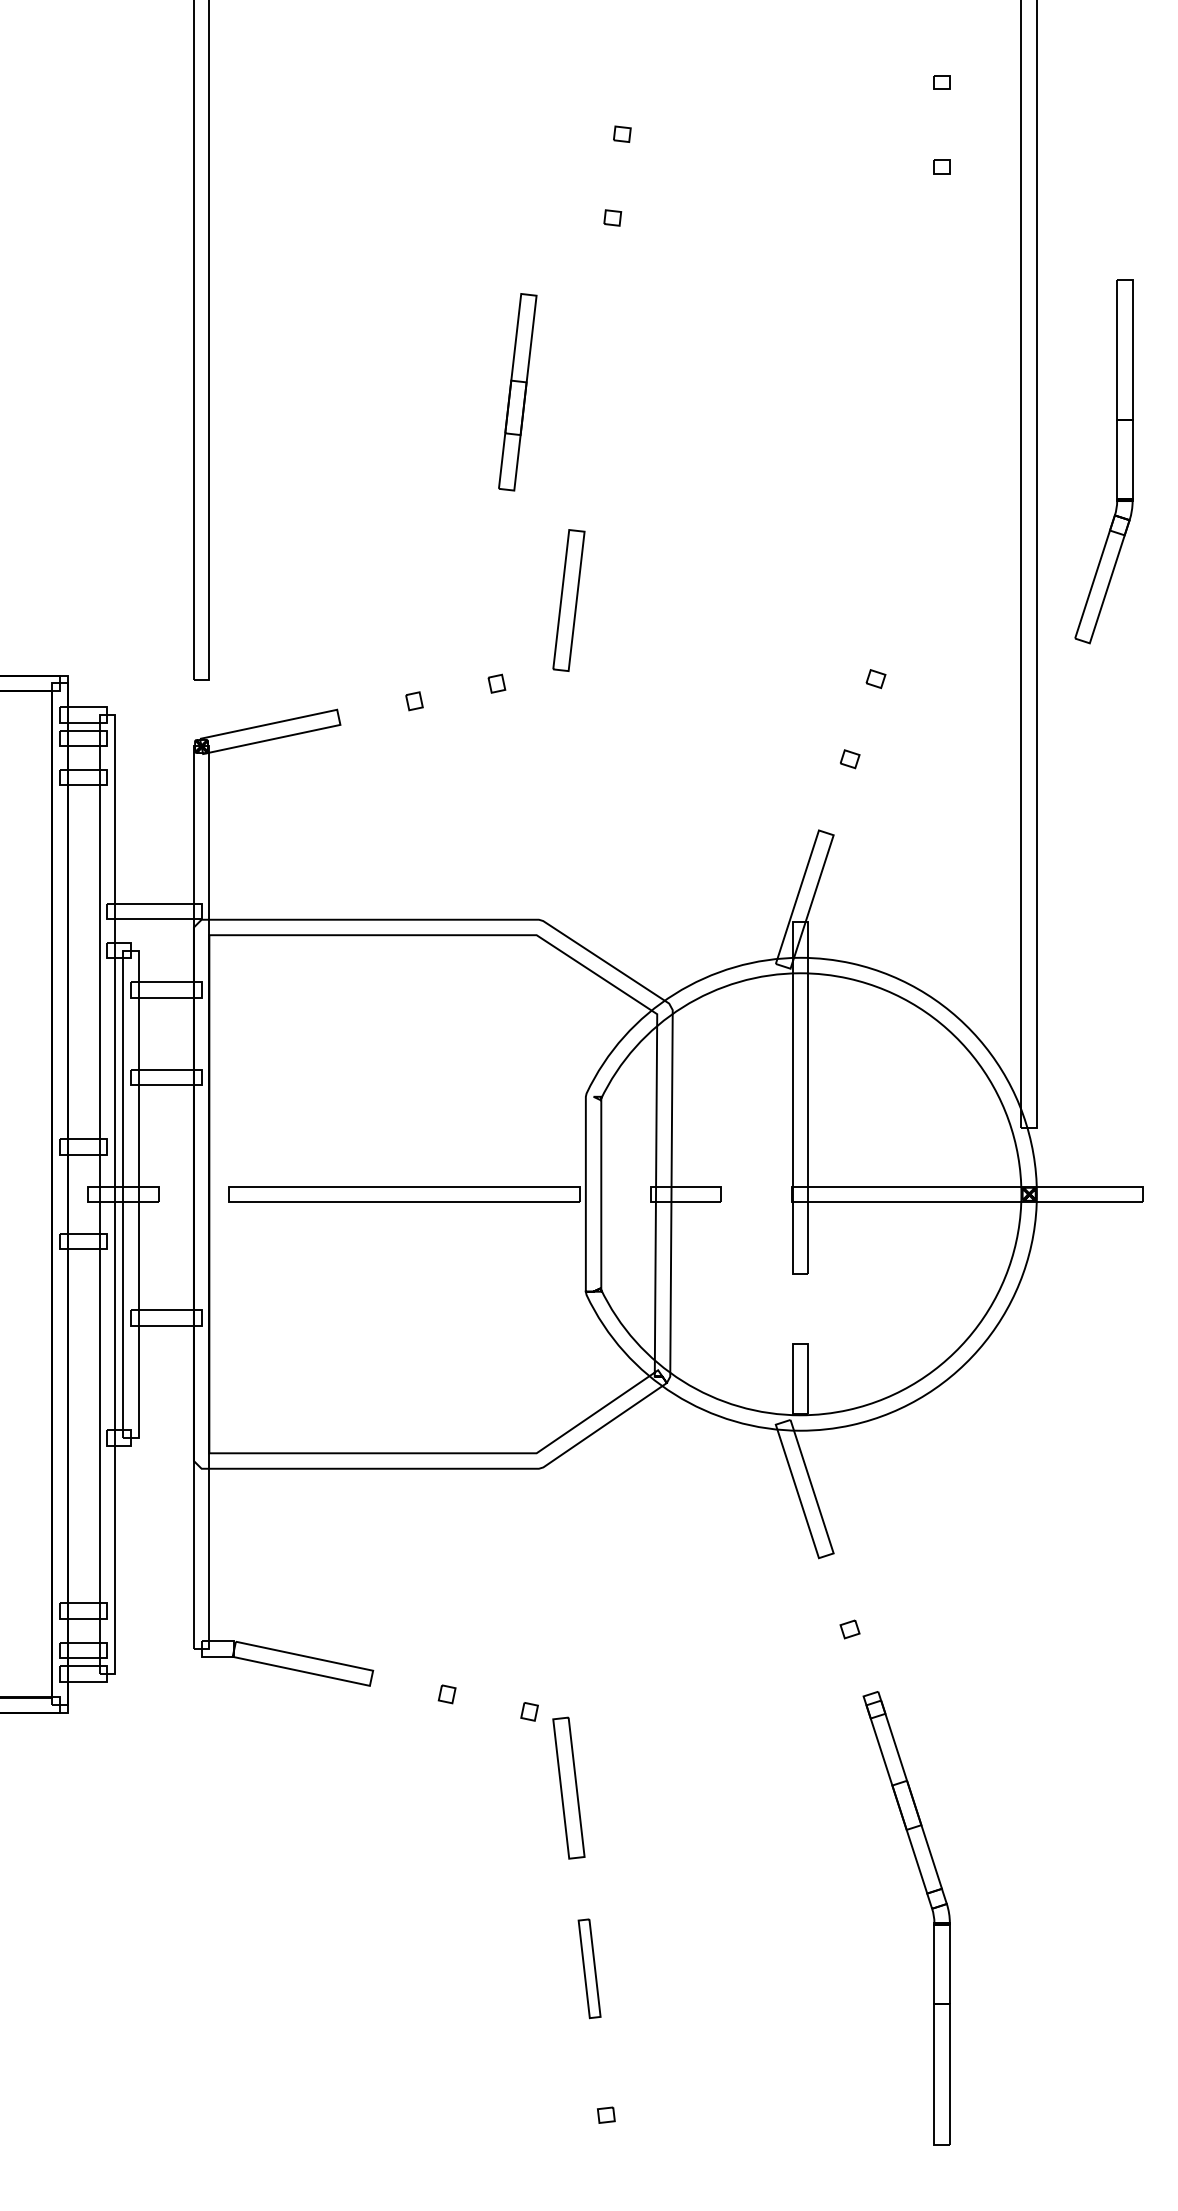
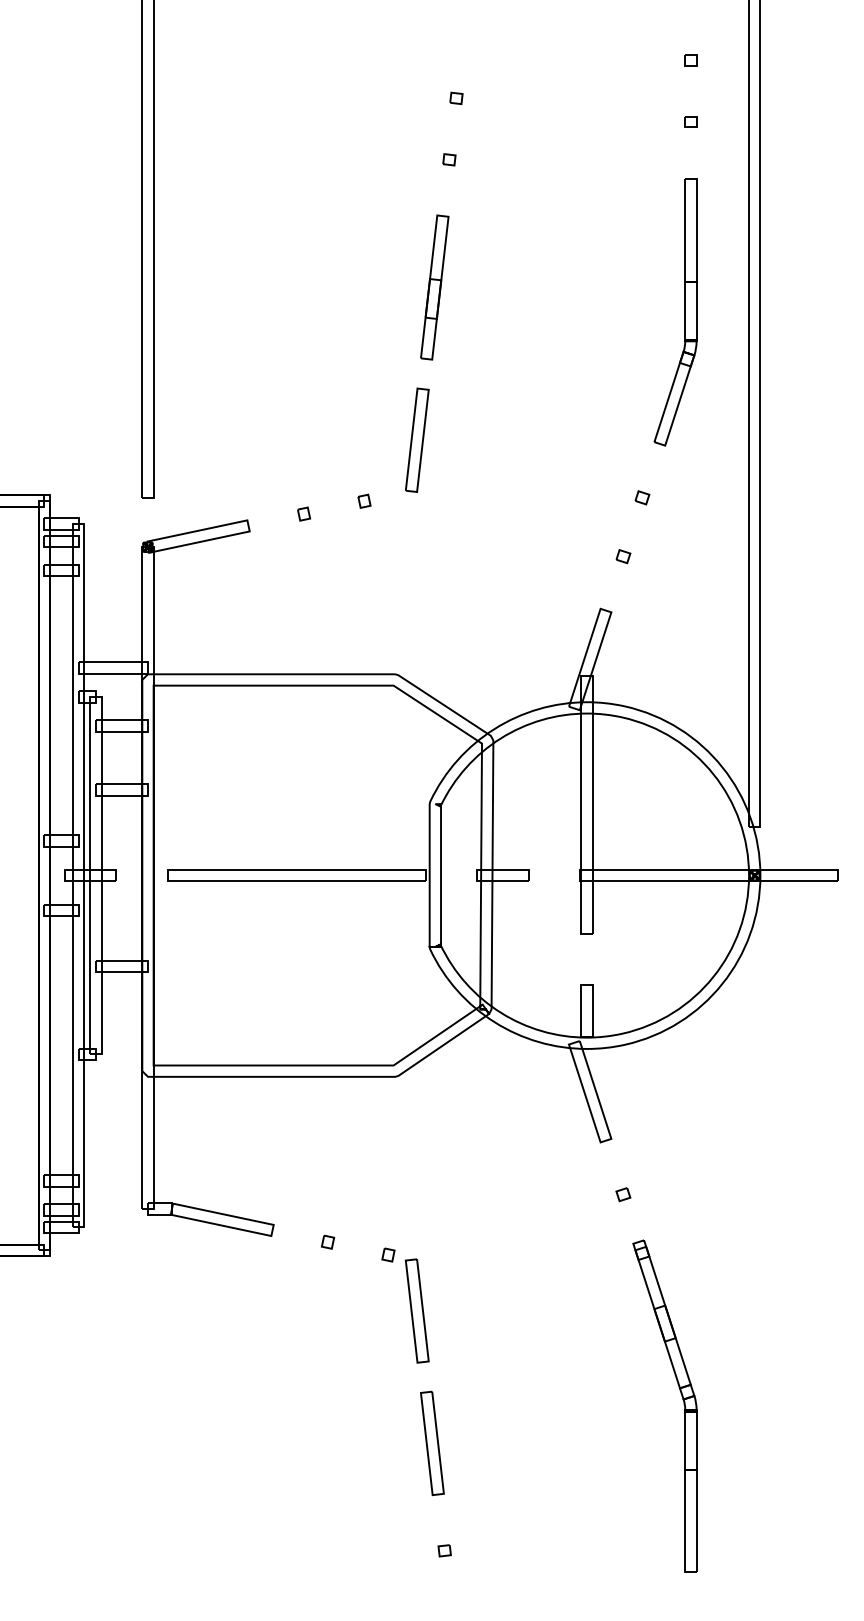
part: (517, 392) -> (434, 287), moved
part: (1116, 461) -> (684, 312), moved
part: (589, 1968) -> (432, 1443), size x1.43

